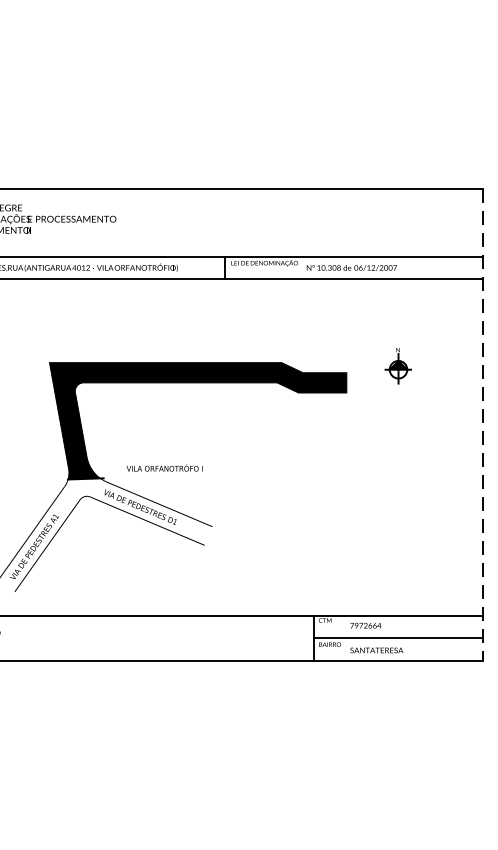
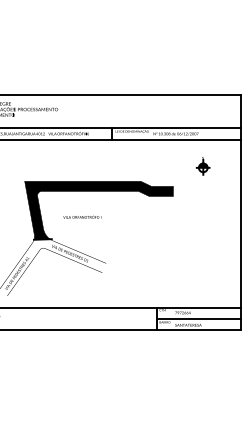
part: (396, 367) -> (202, 166), moved
line: (482, 425) -> (241, 212), dashed -> solid
text: (165, 466) -> (82, 216), moved

